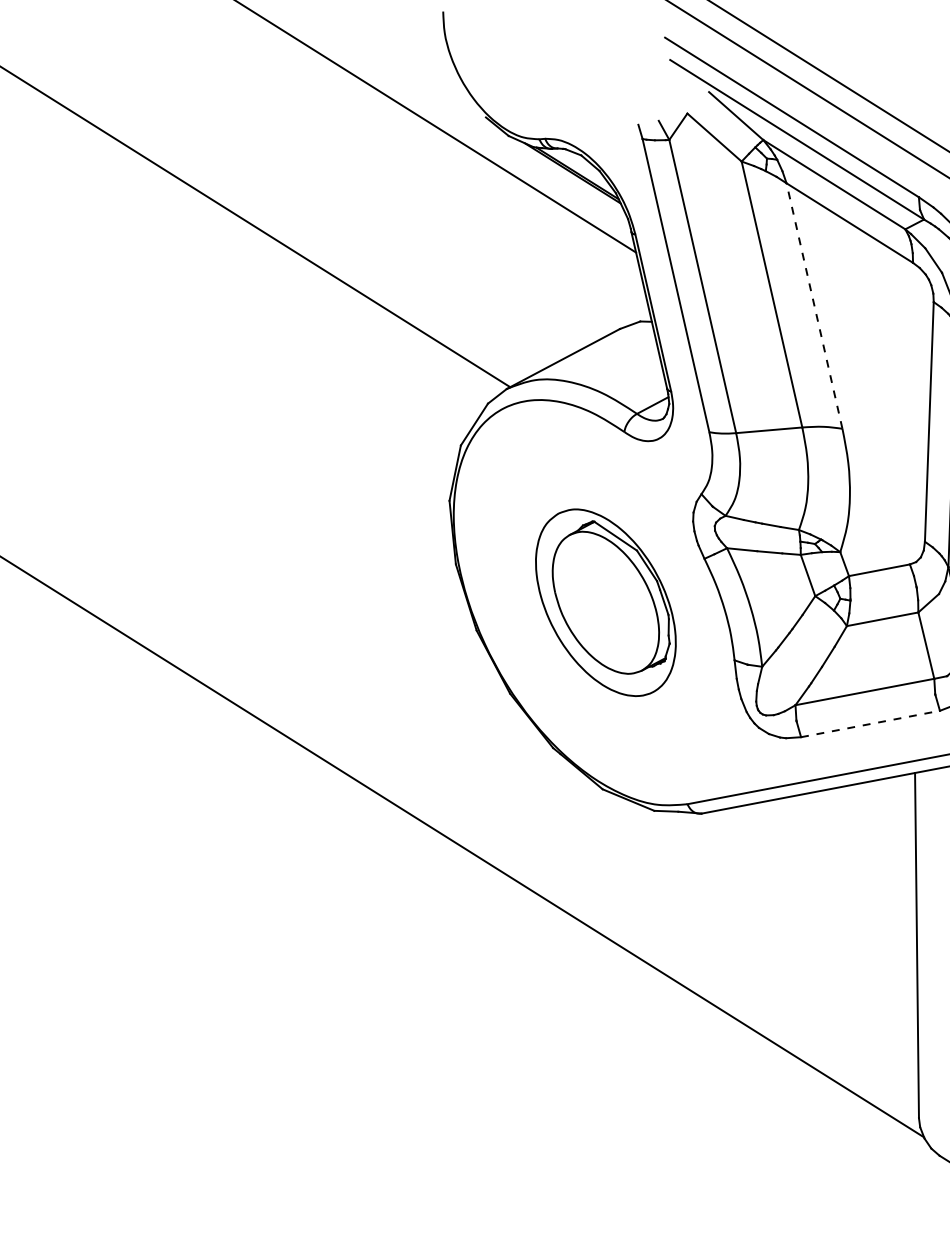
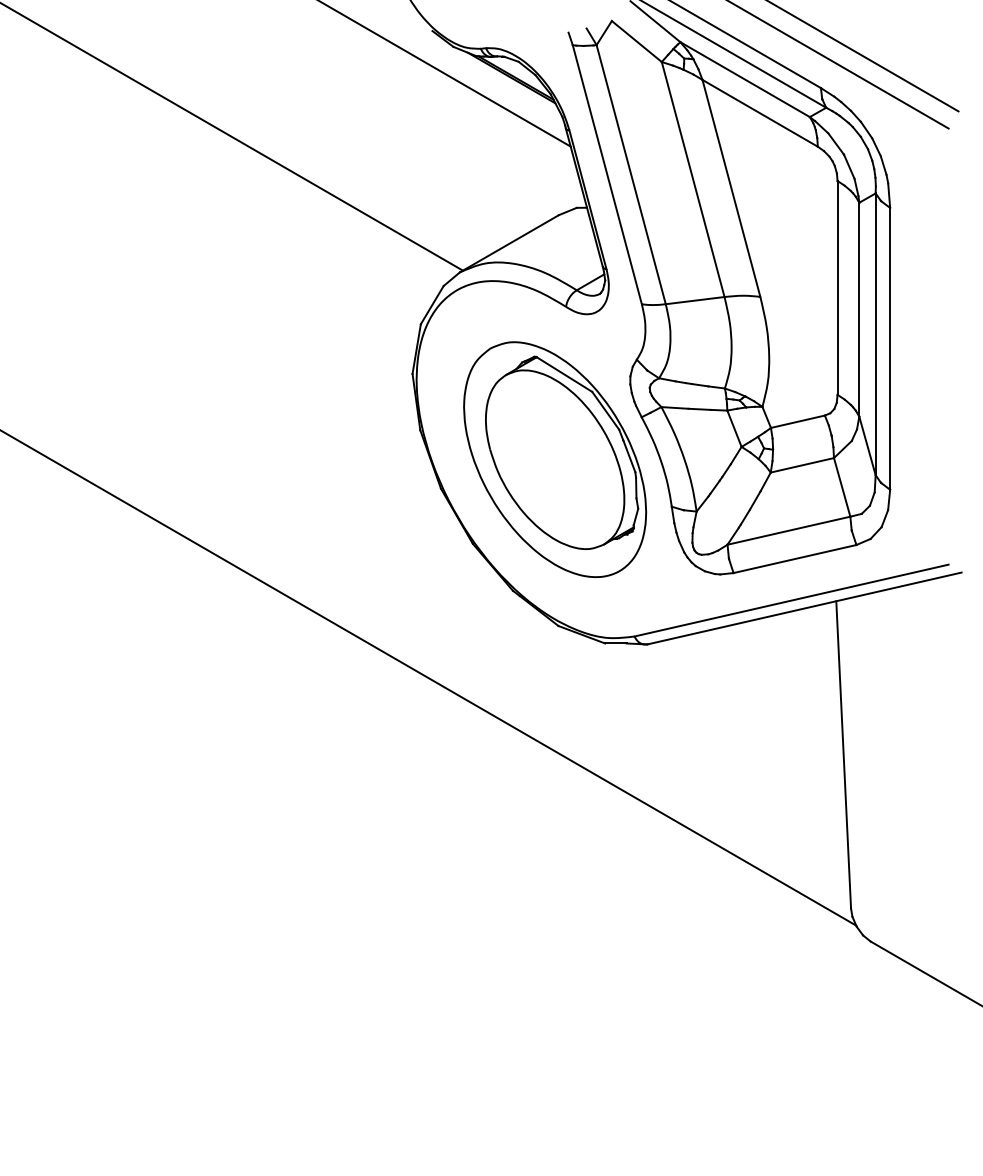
line: (814, 305) -> (731, 187), dashed -> solid
part: (606, 602) -> (555, 459), size x1.43
line: (871, 723) -> (795, 558), dashed -> solid

